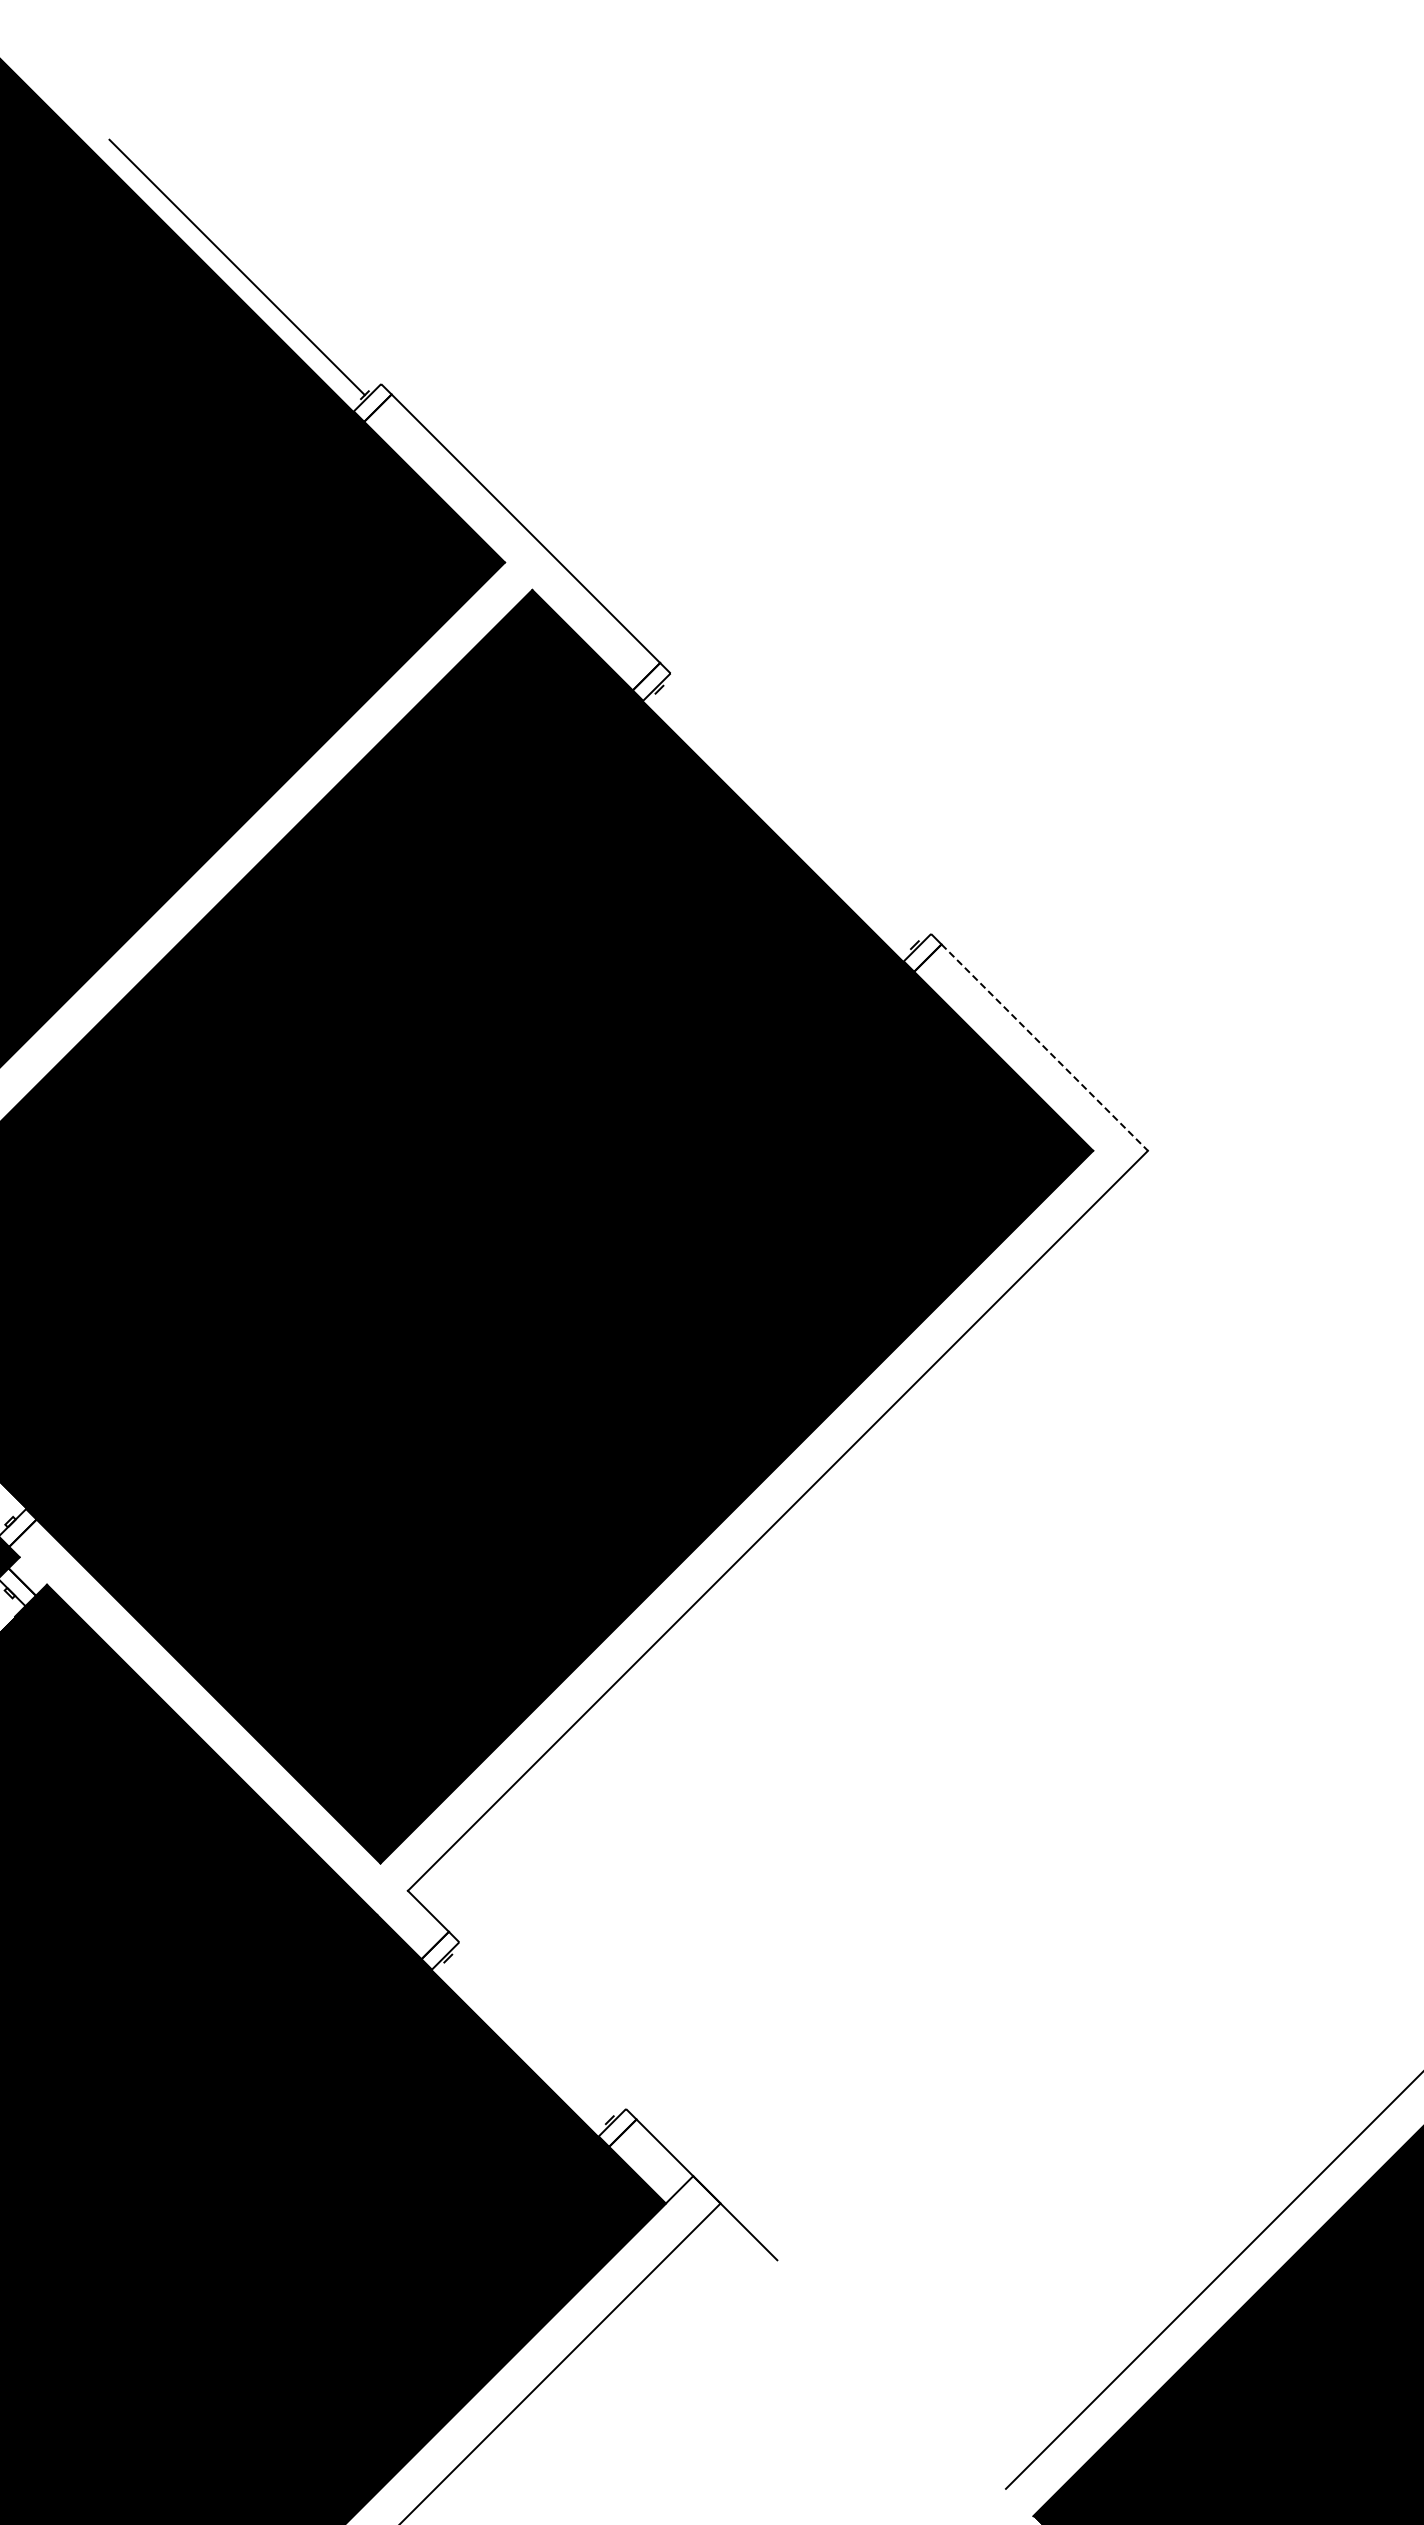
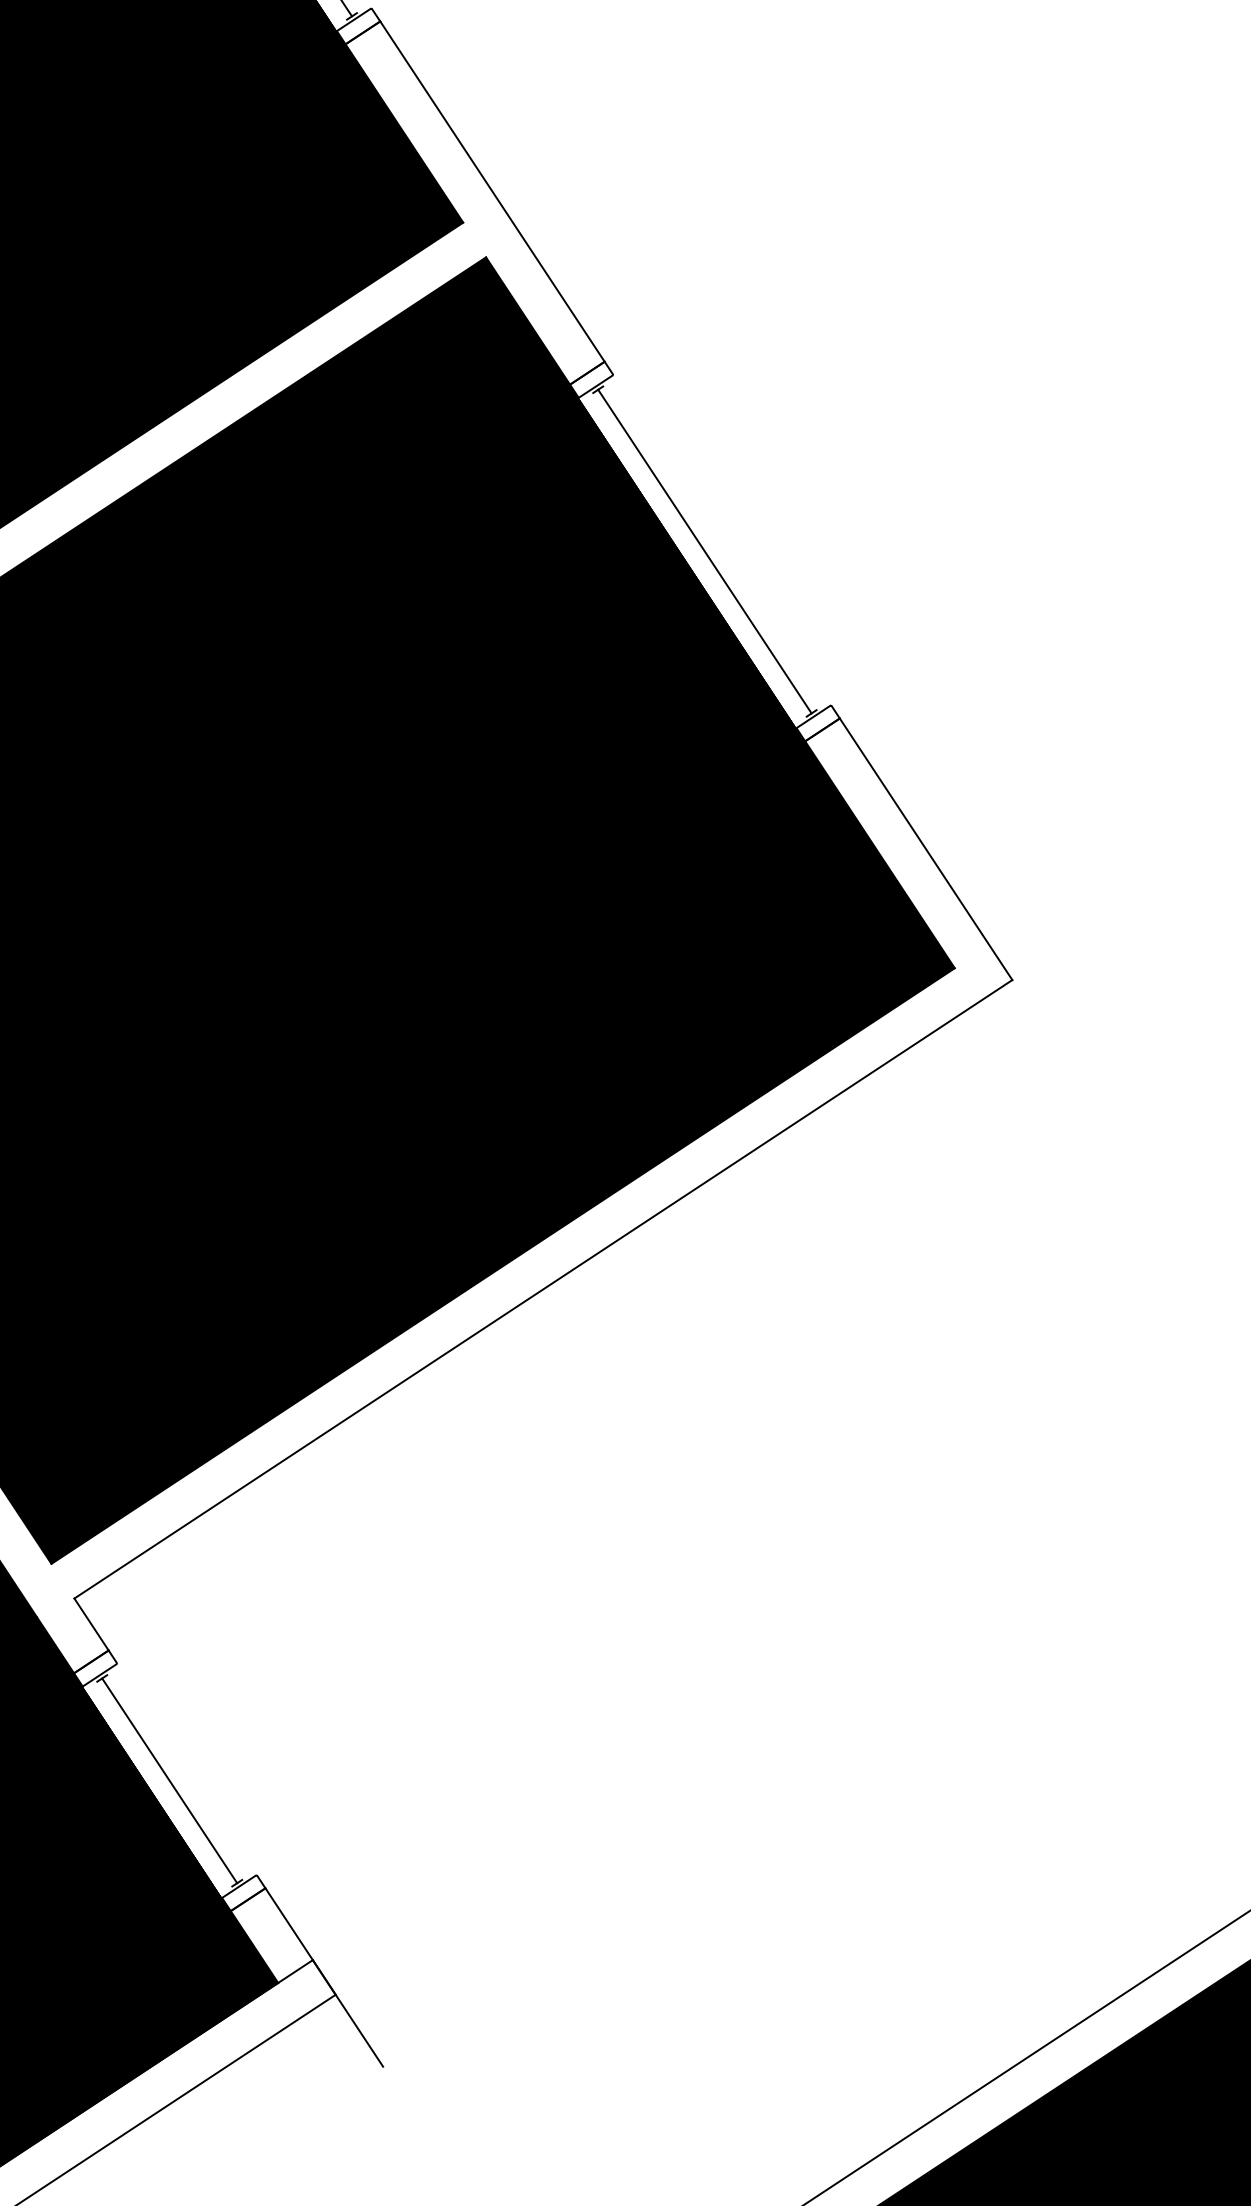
line: (786, 817) -> (704, 551), added
line: (1044, 1047) -> (925, 849), dashed -> solid
line: (528, 2039) -> (169, 1780), added

